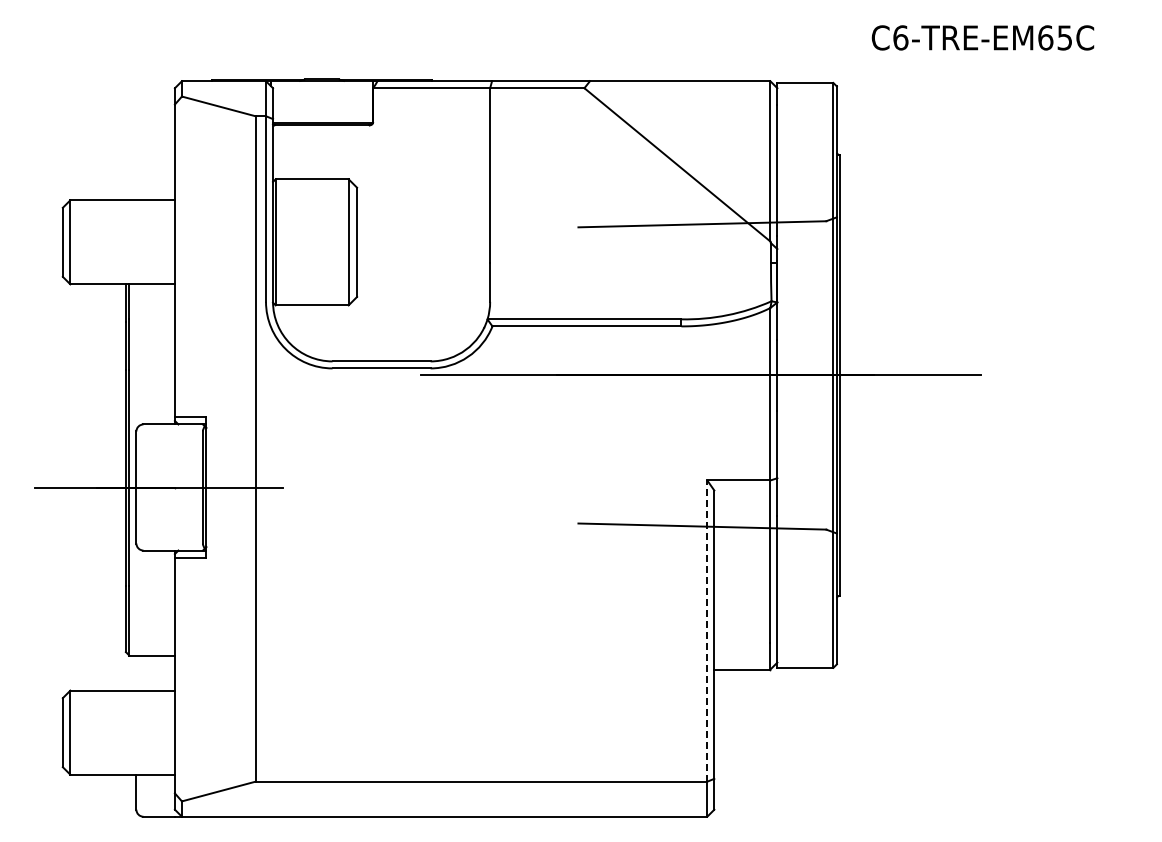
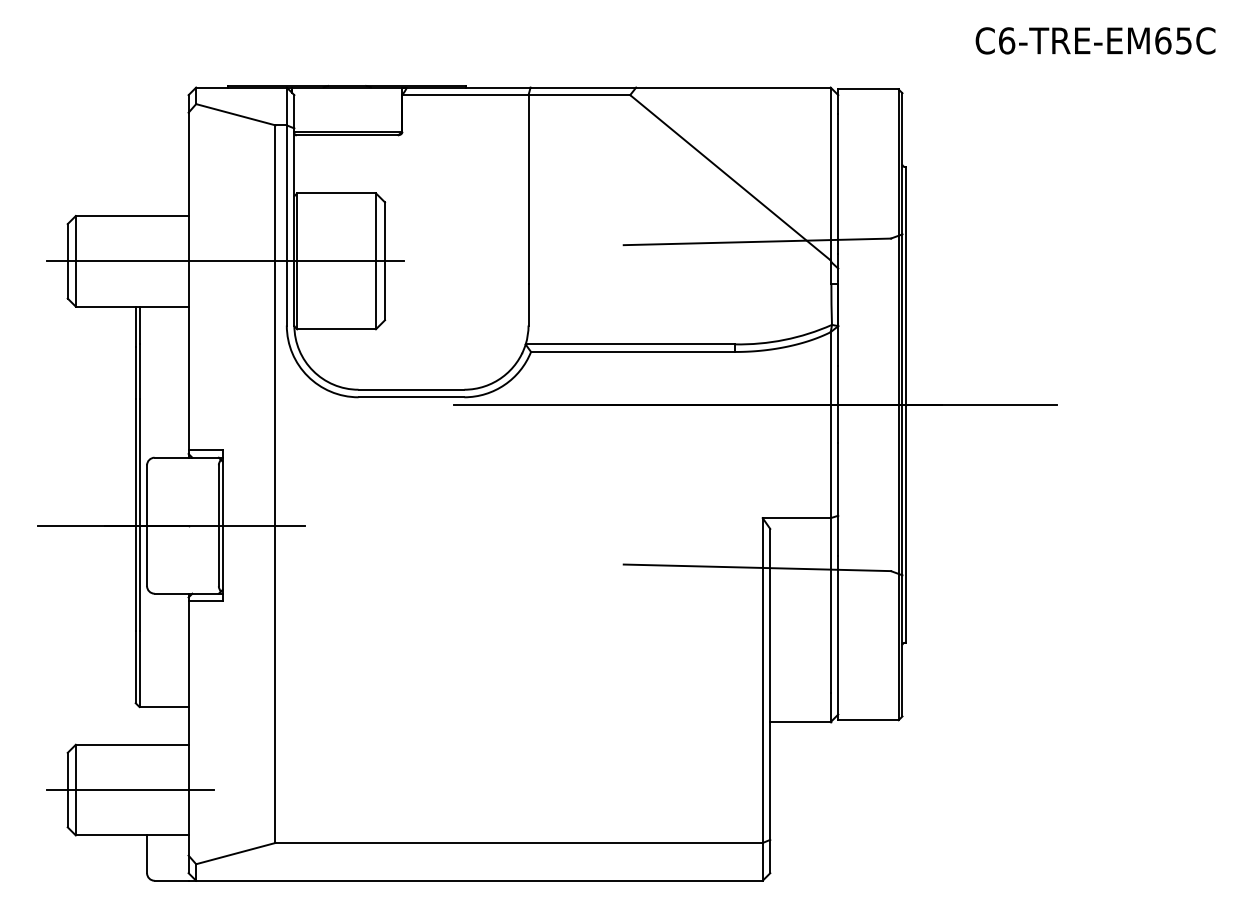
text: (982, 37) -> (1095, 40), moved
line: (208, 242) -> (224, 261), added
line: (707, 631) -> (762, 681), dashed -> solid
line: (120, 732) -> (129, 789), added

